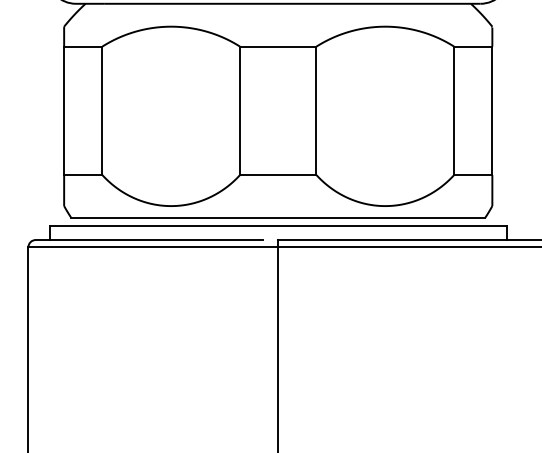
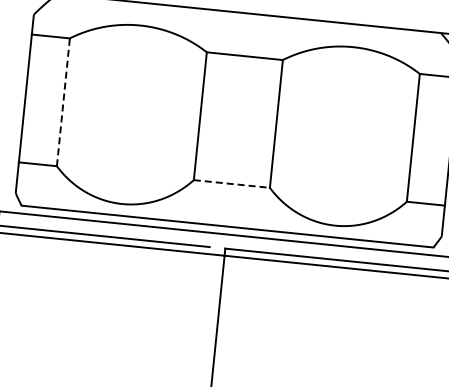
line: (102, 110) -> (63, 101), solid -> dashed
line: (278, 175) -> (232, 184), solid -> dashed

